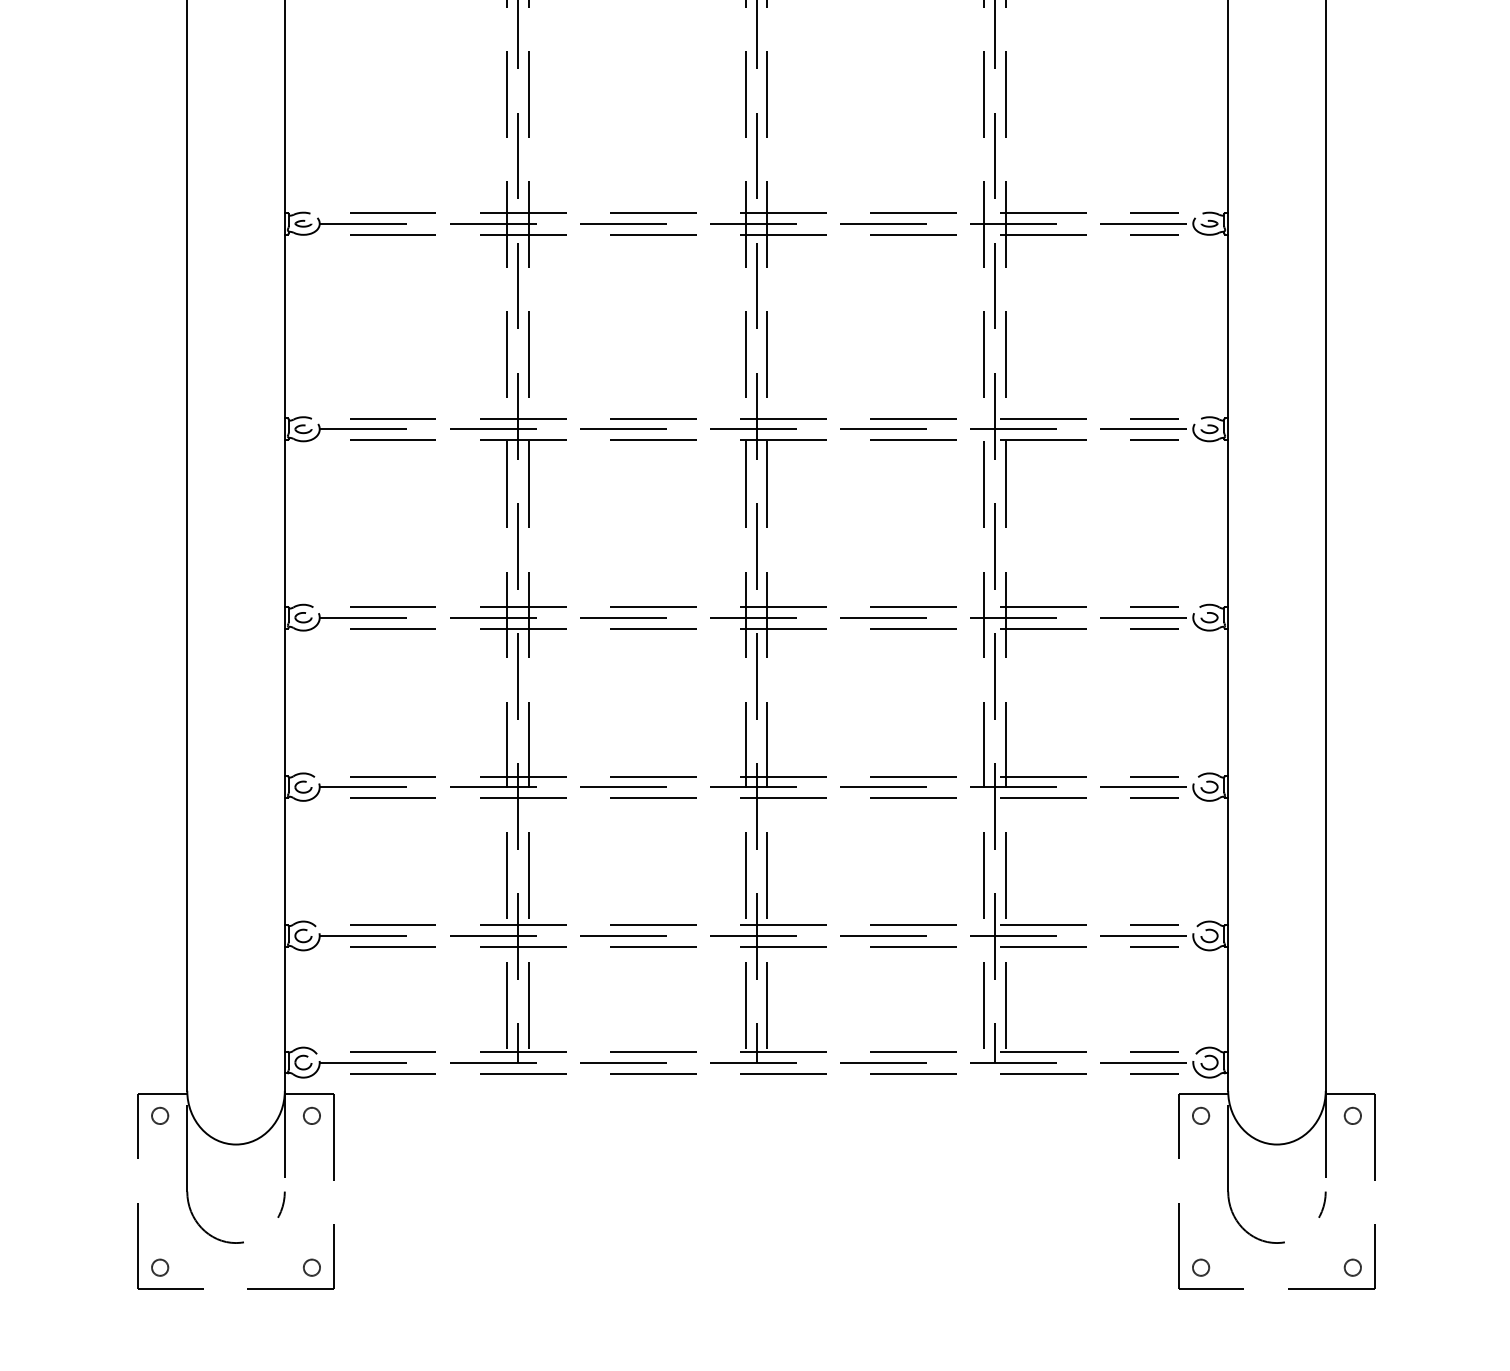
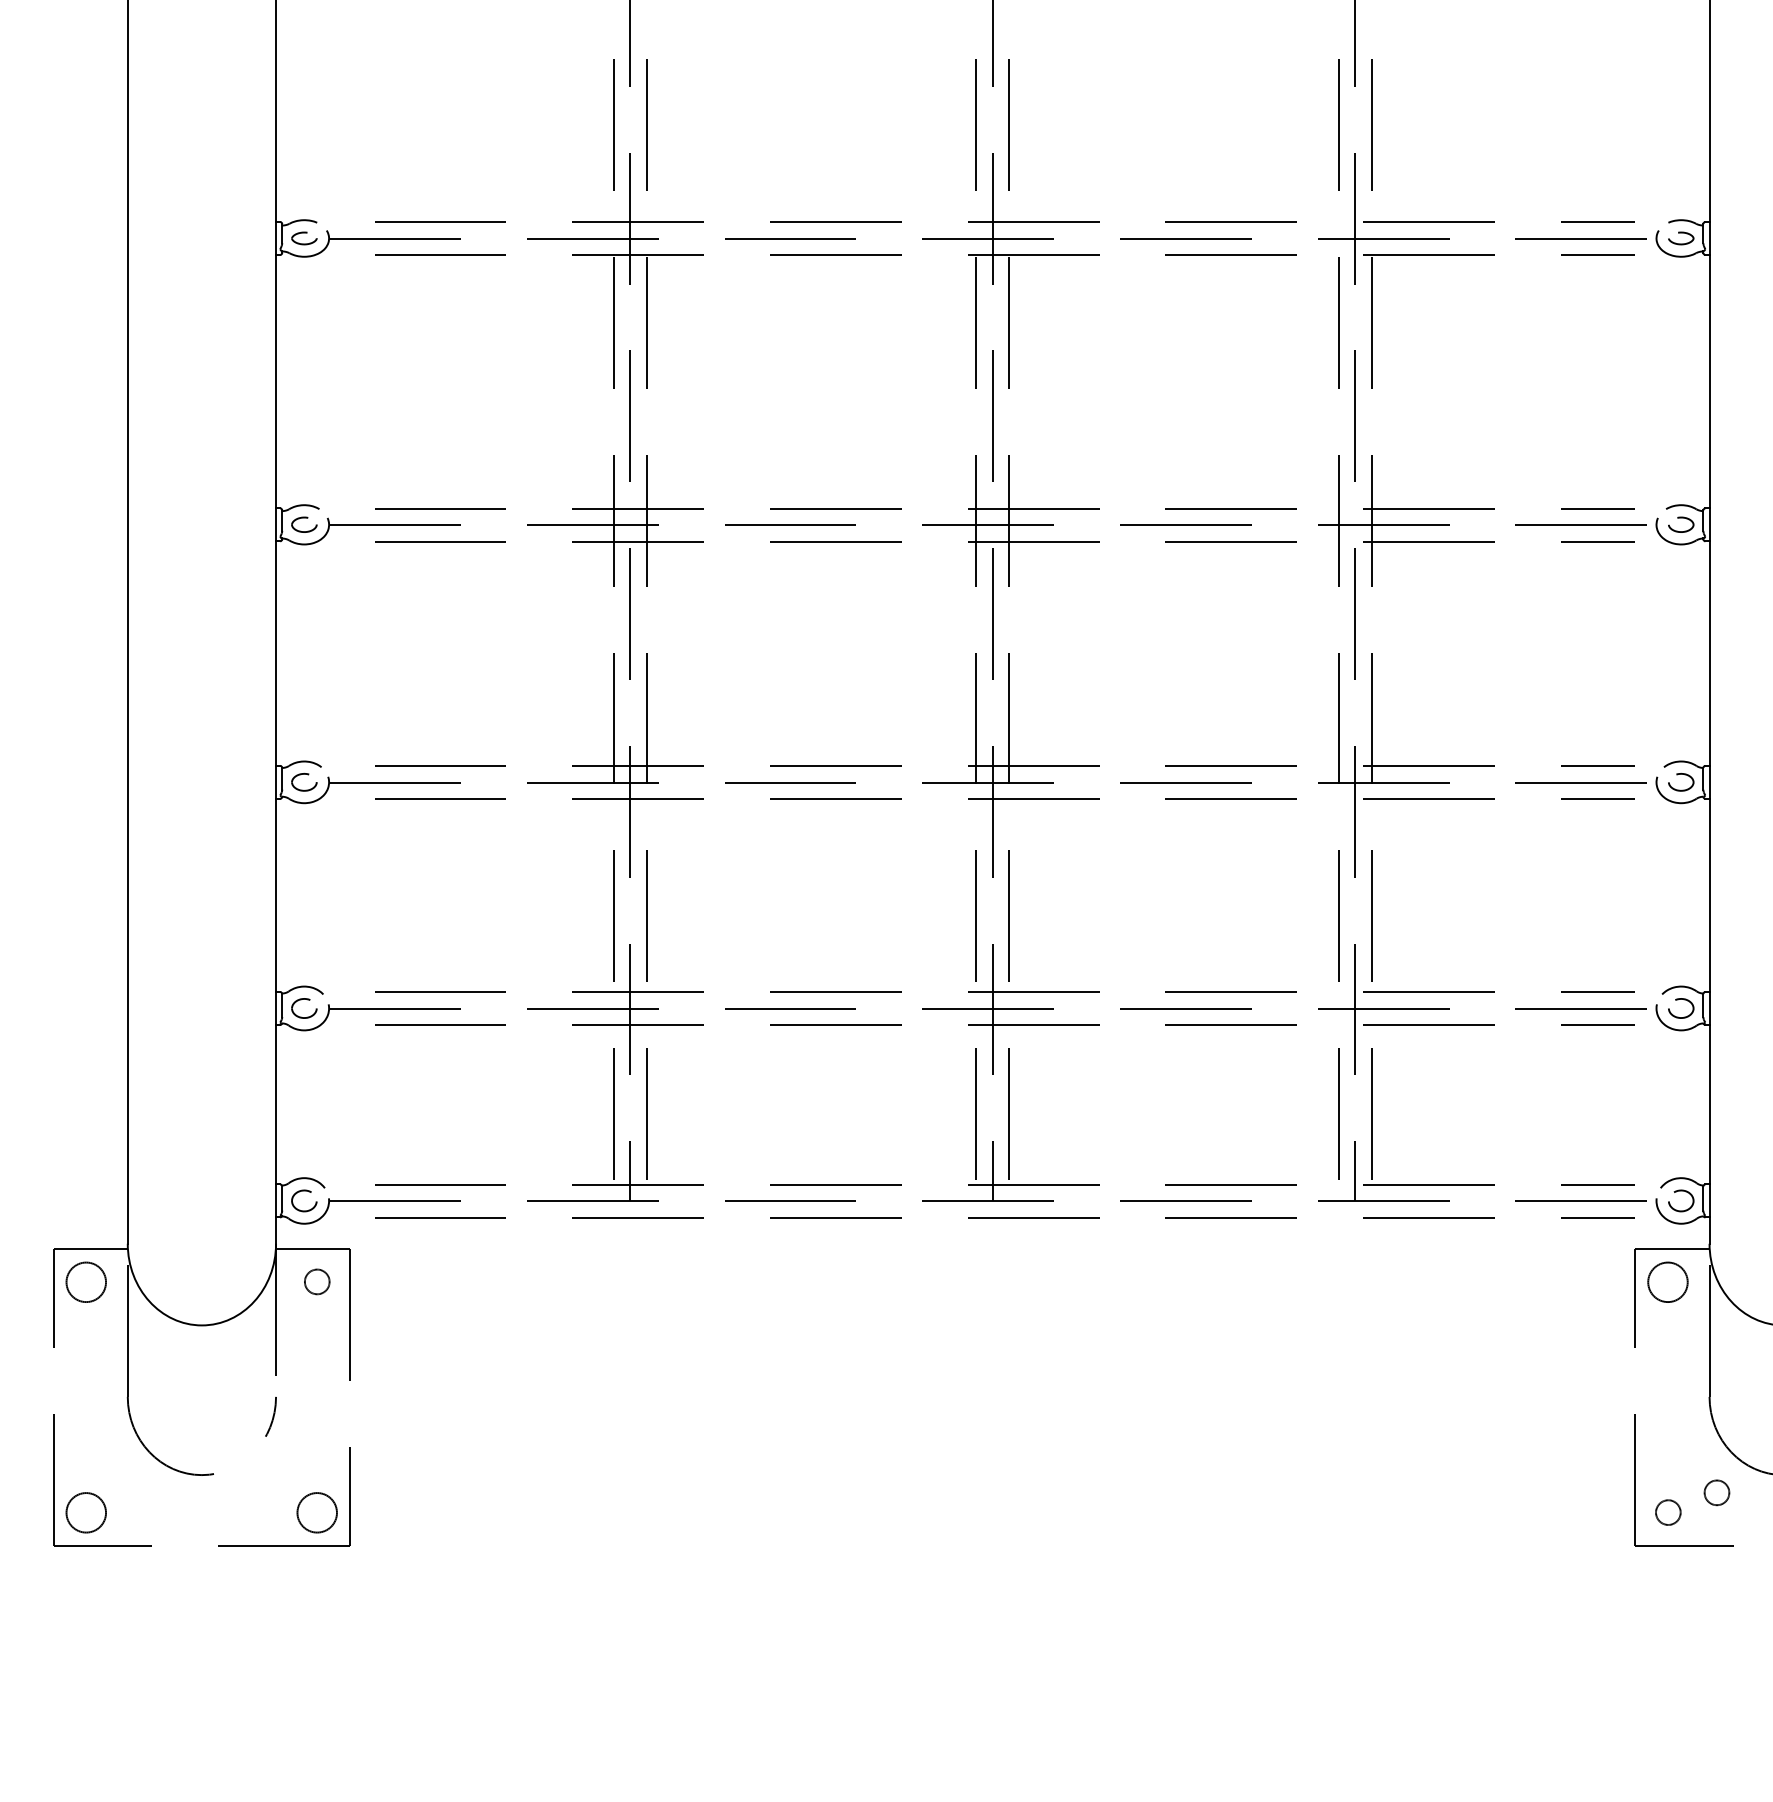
circle: (160, 1115) -> (87, 1281), size x1.6
circle: (1201, 1115) -> (1669, 1281), size x1.6
circle: (1233, 1254) -> (1717, 1492), added
circle: (160, 1267) -> (87, 1512), size x1.6
circle: (311, 1267) -> (316, 1512), size x1.6

